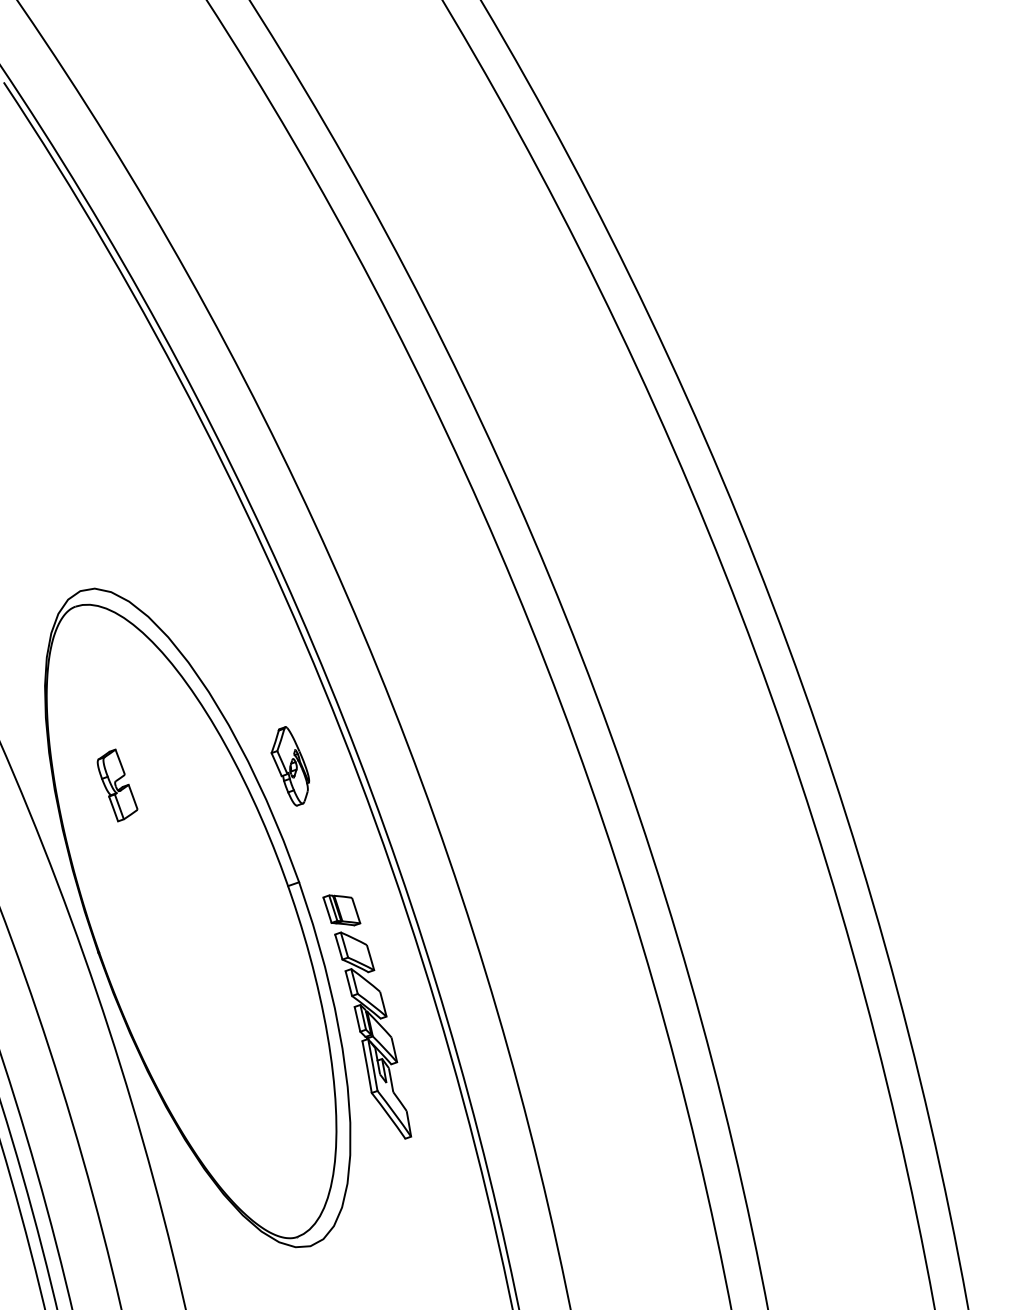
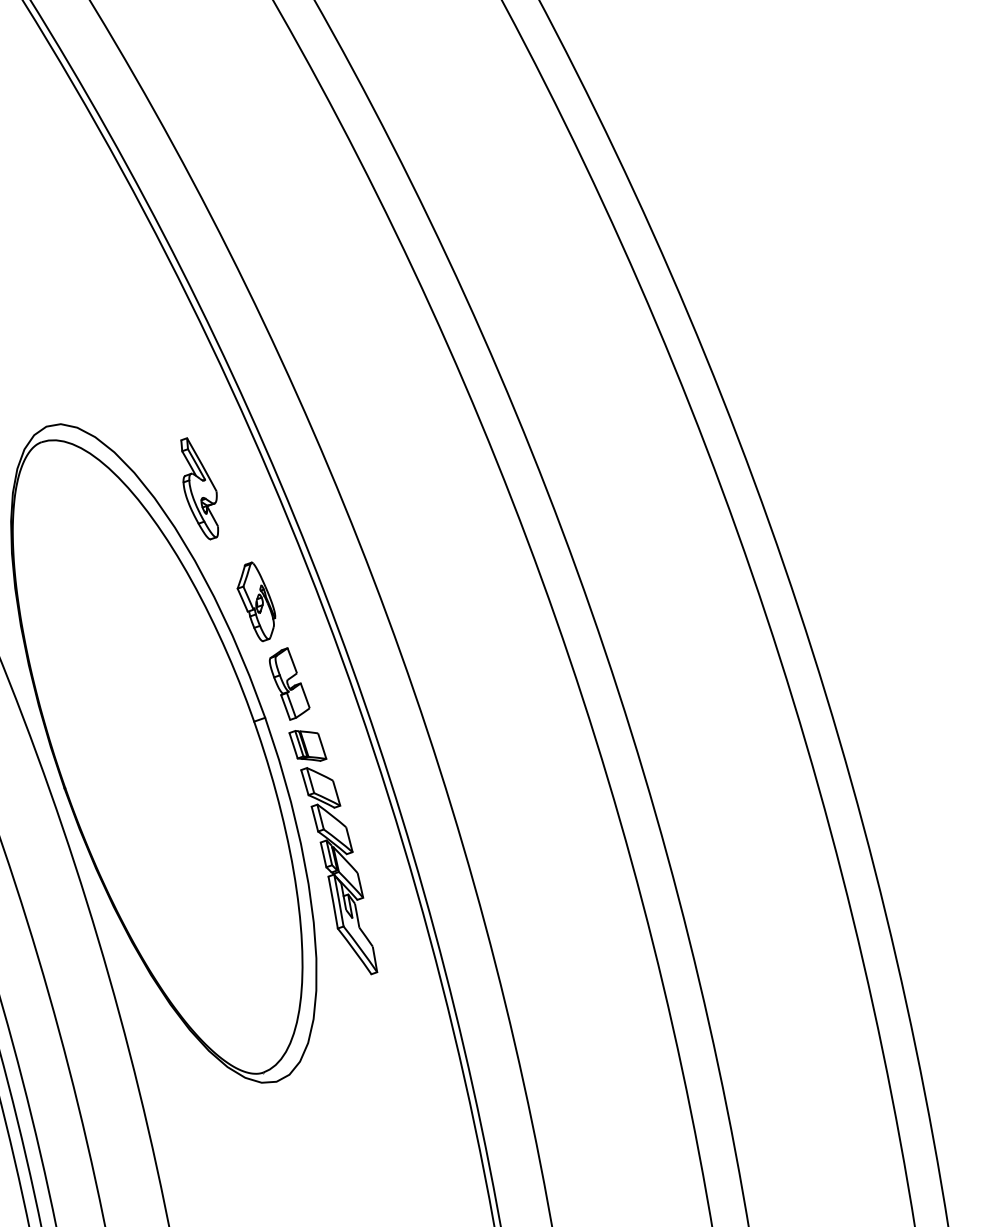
part: (233, 652) -> (199, 488), added
part: (117, 785) -> (289, 684), moved

